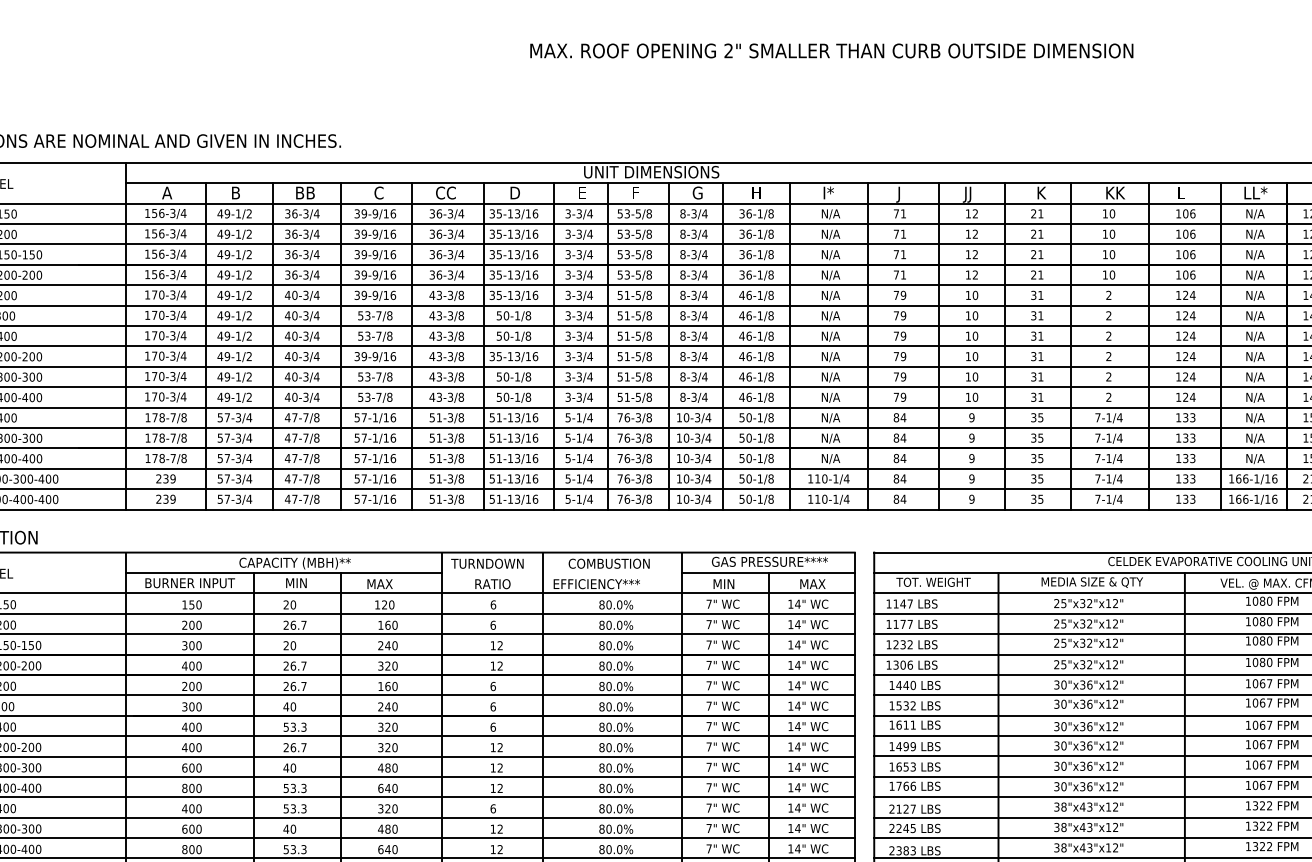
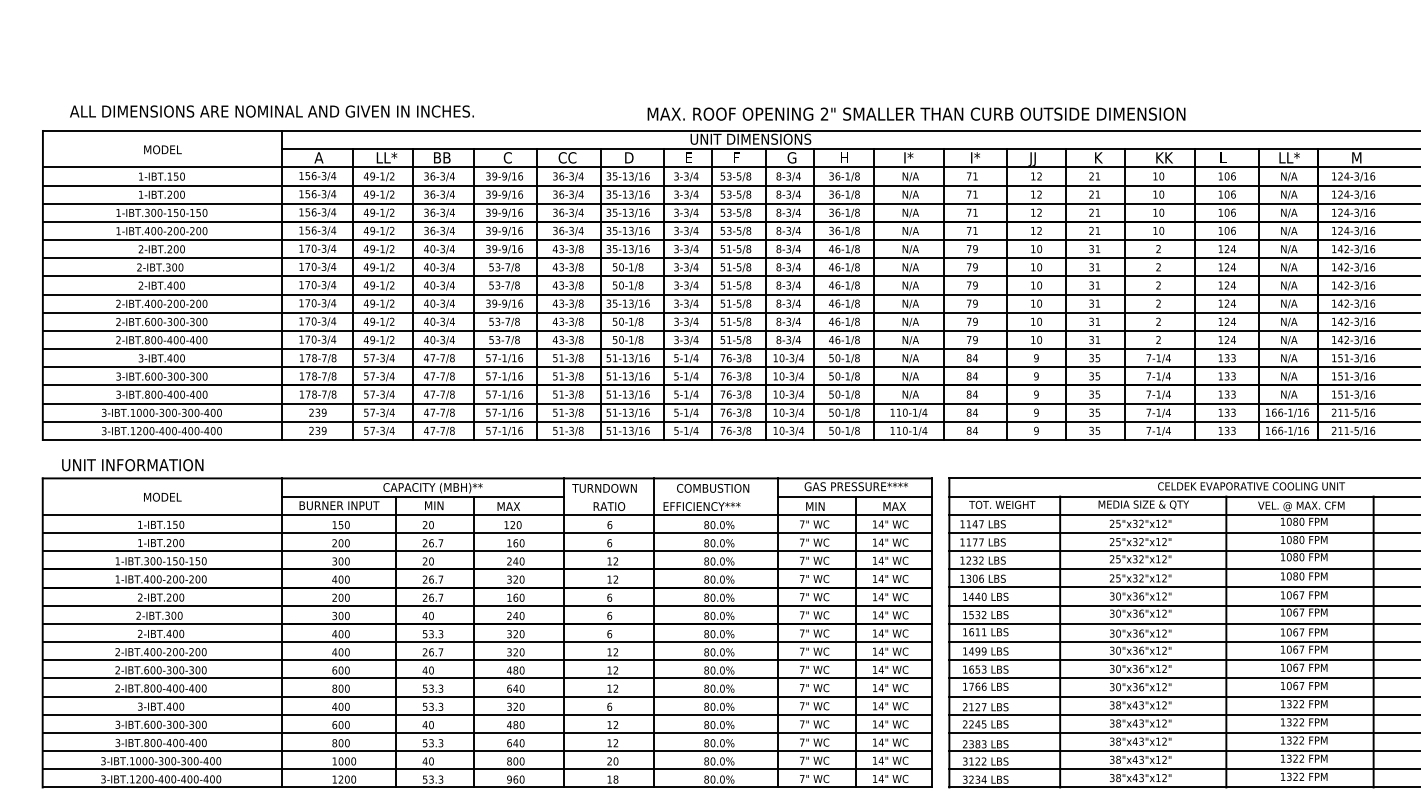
text: (831, 50) -> (916, 113), moved
text: (244, 192) -> (387, 157), B -> LL*
text: (902, 193) -> (974, 158), J -> I*

